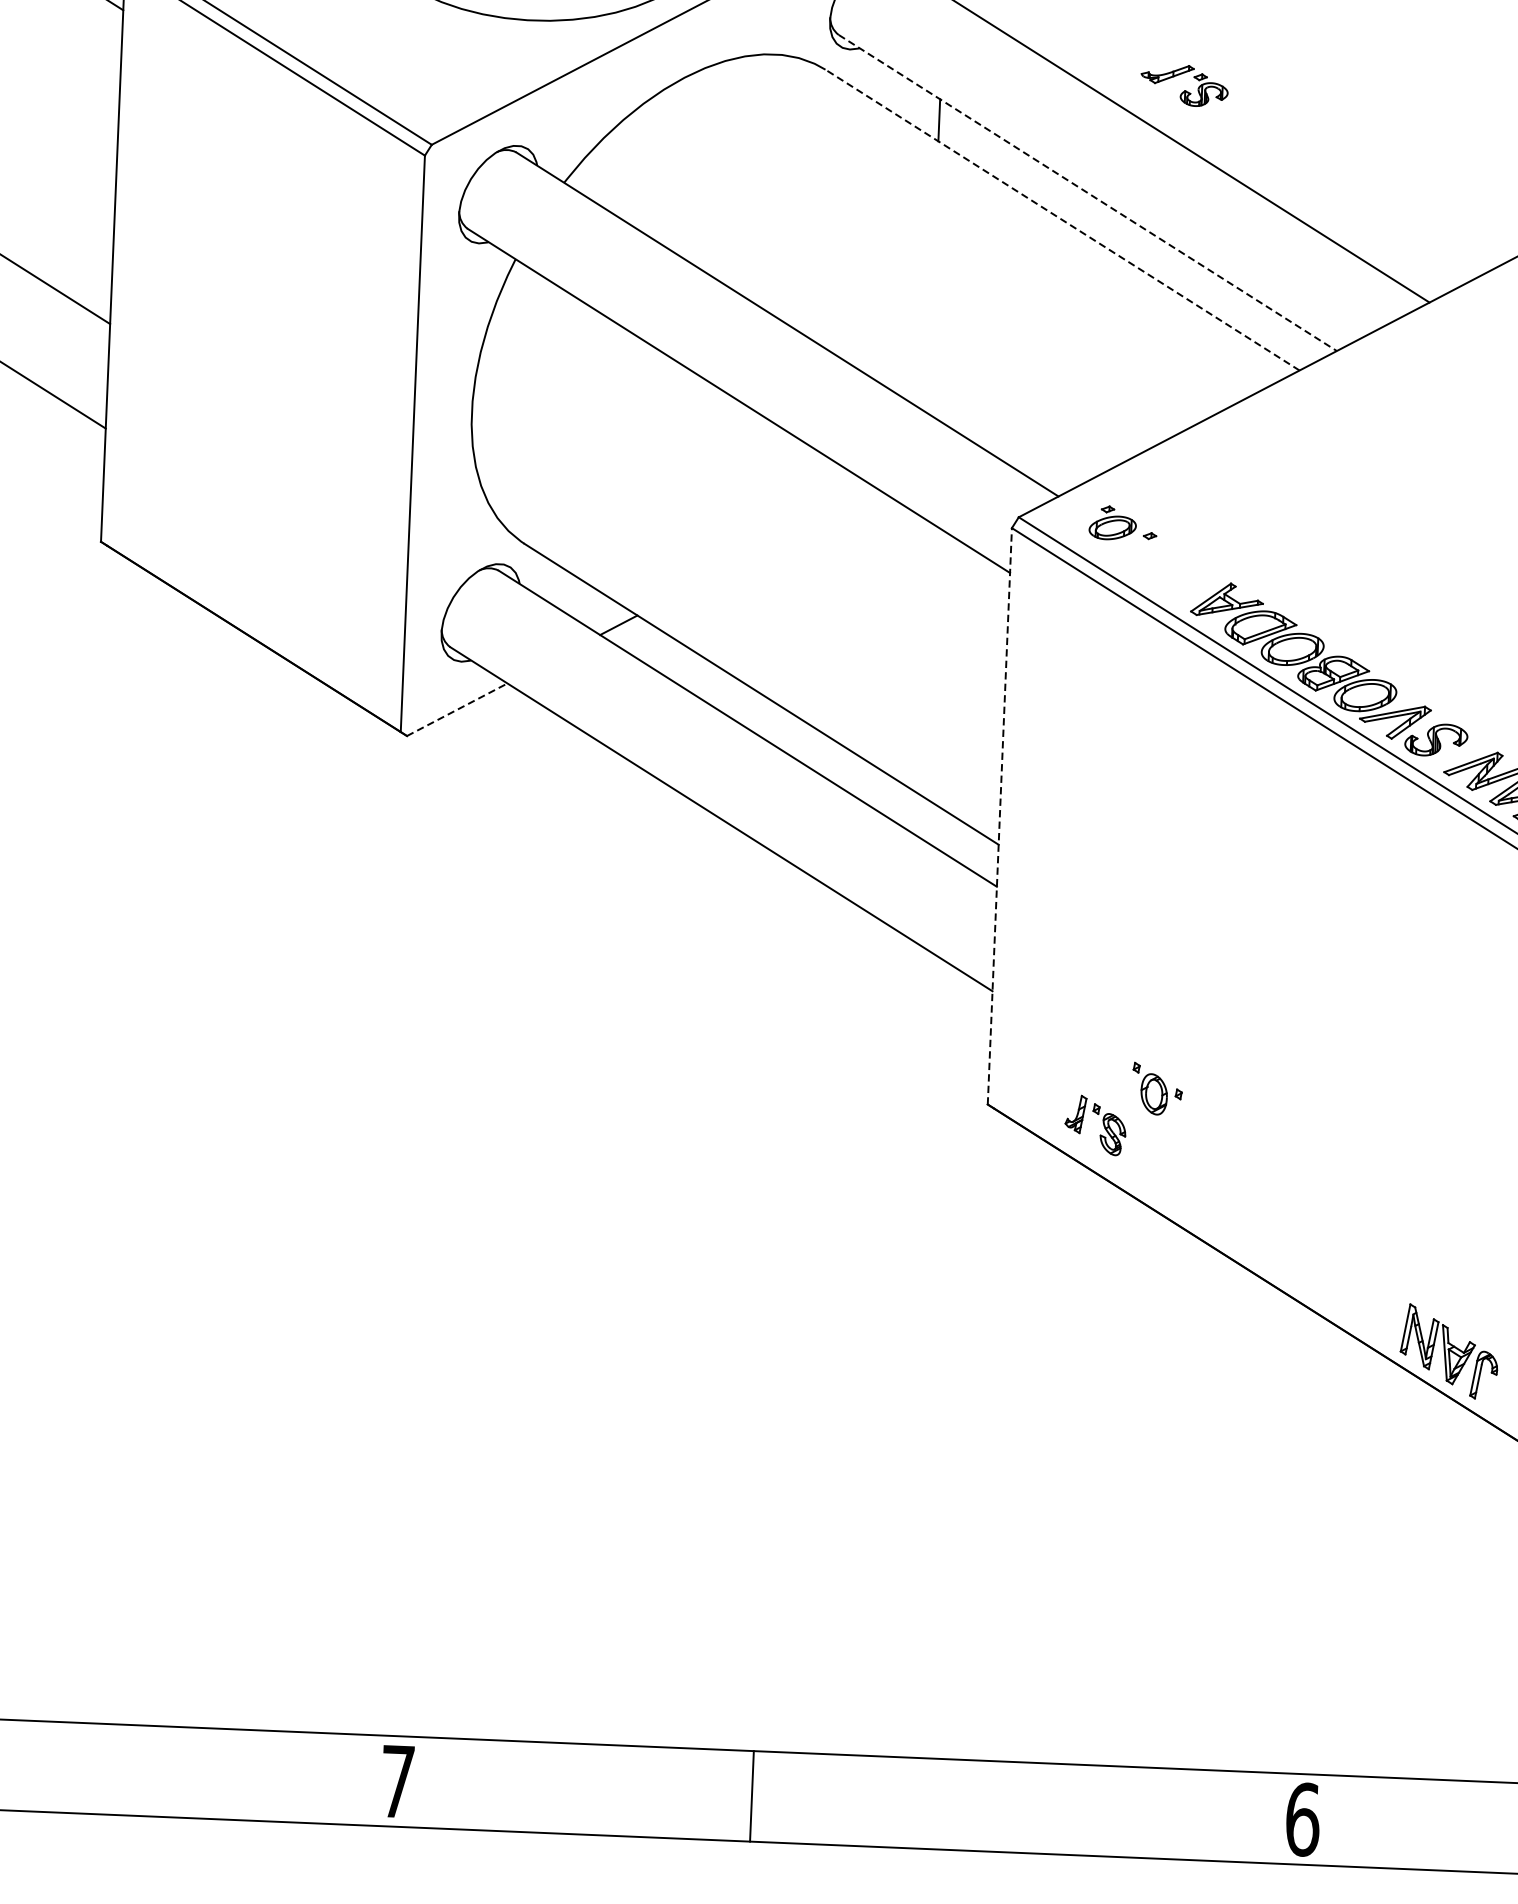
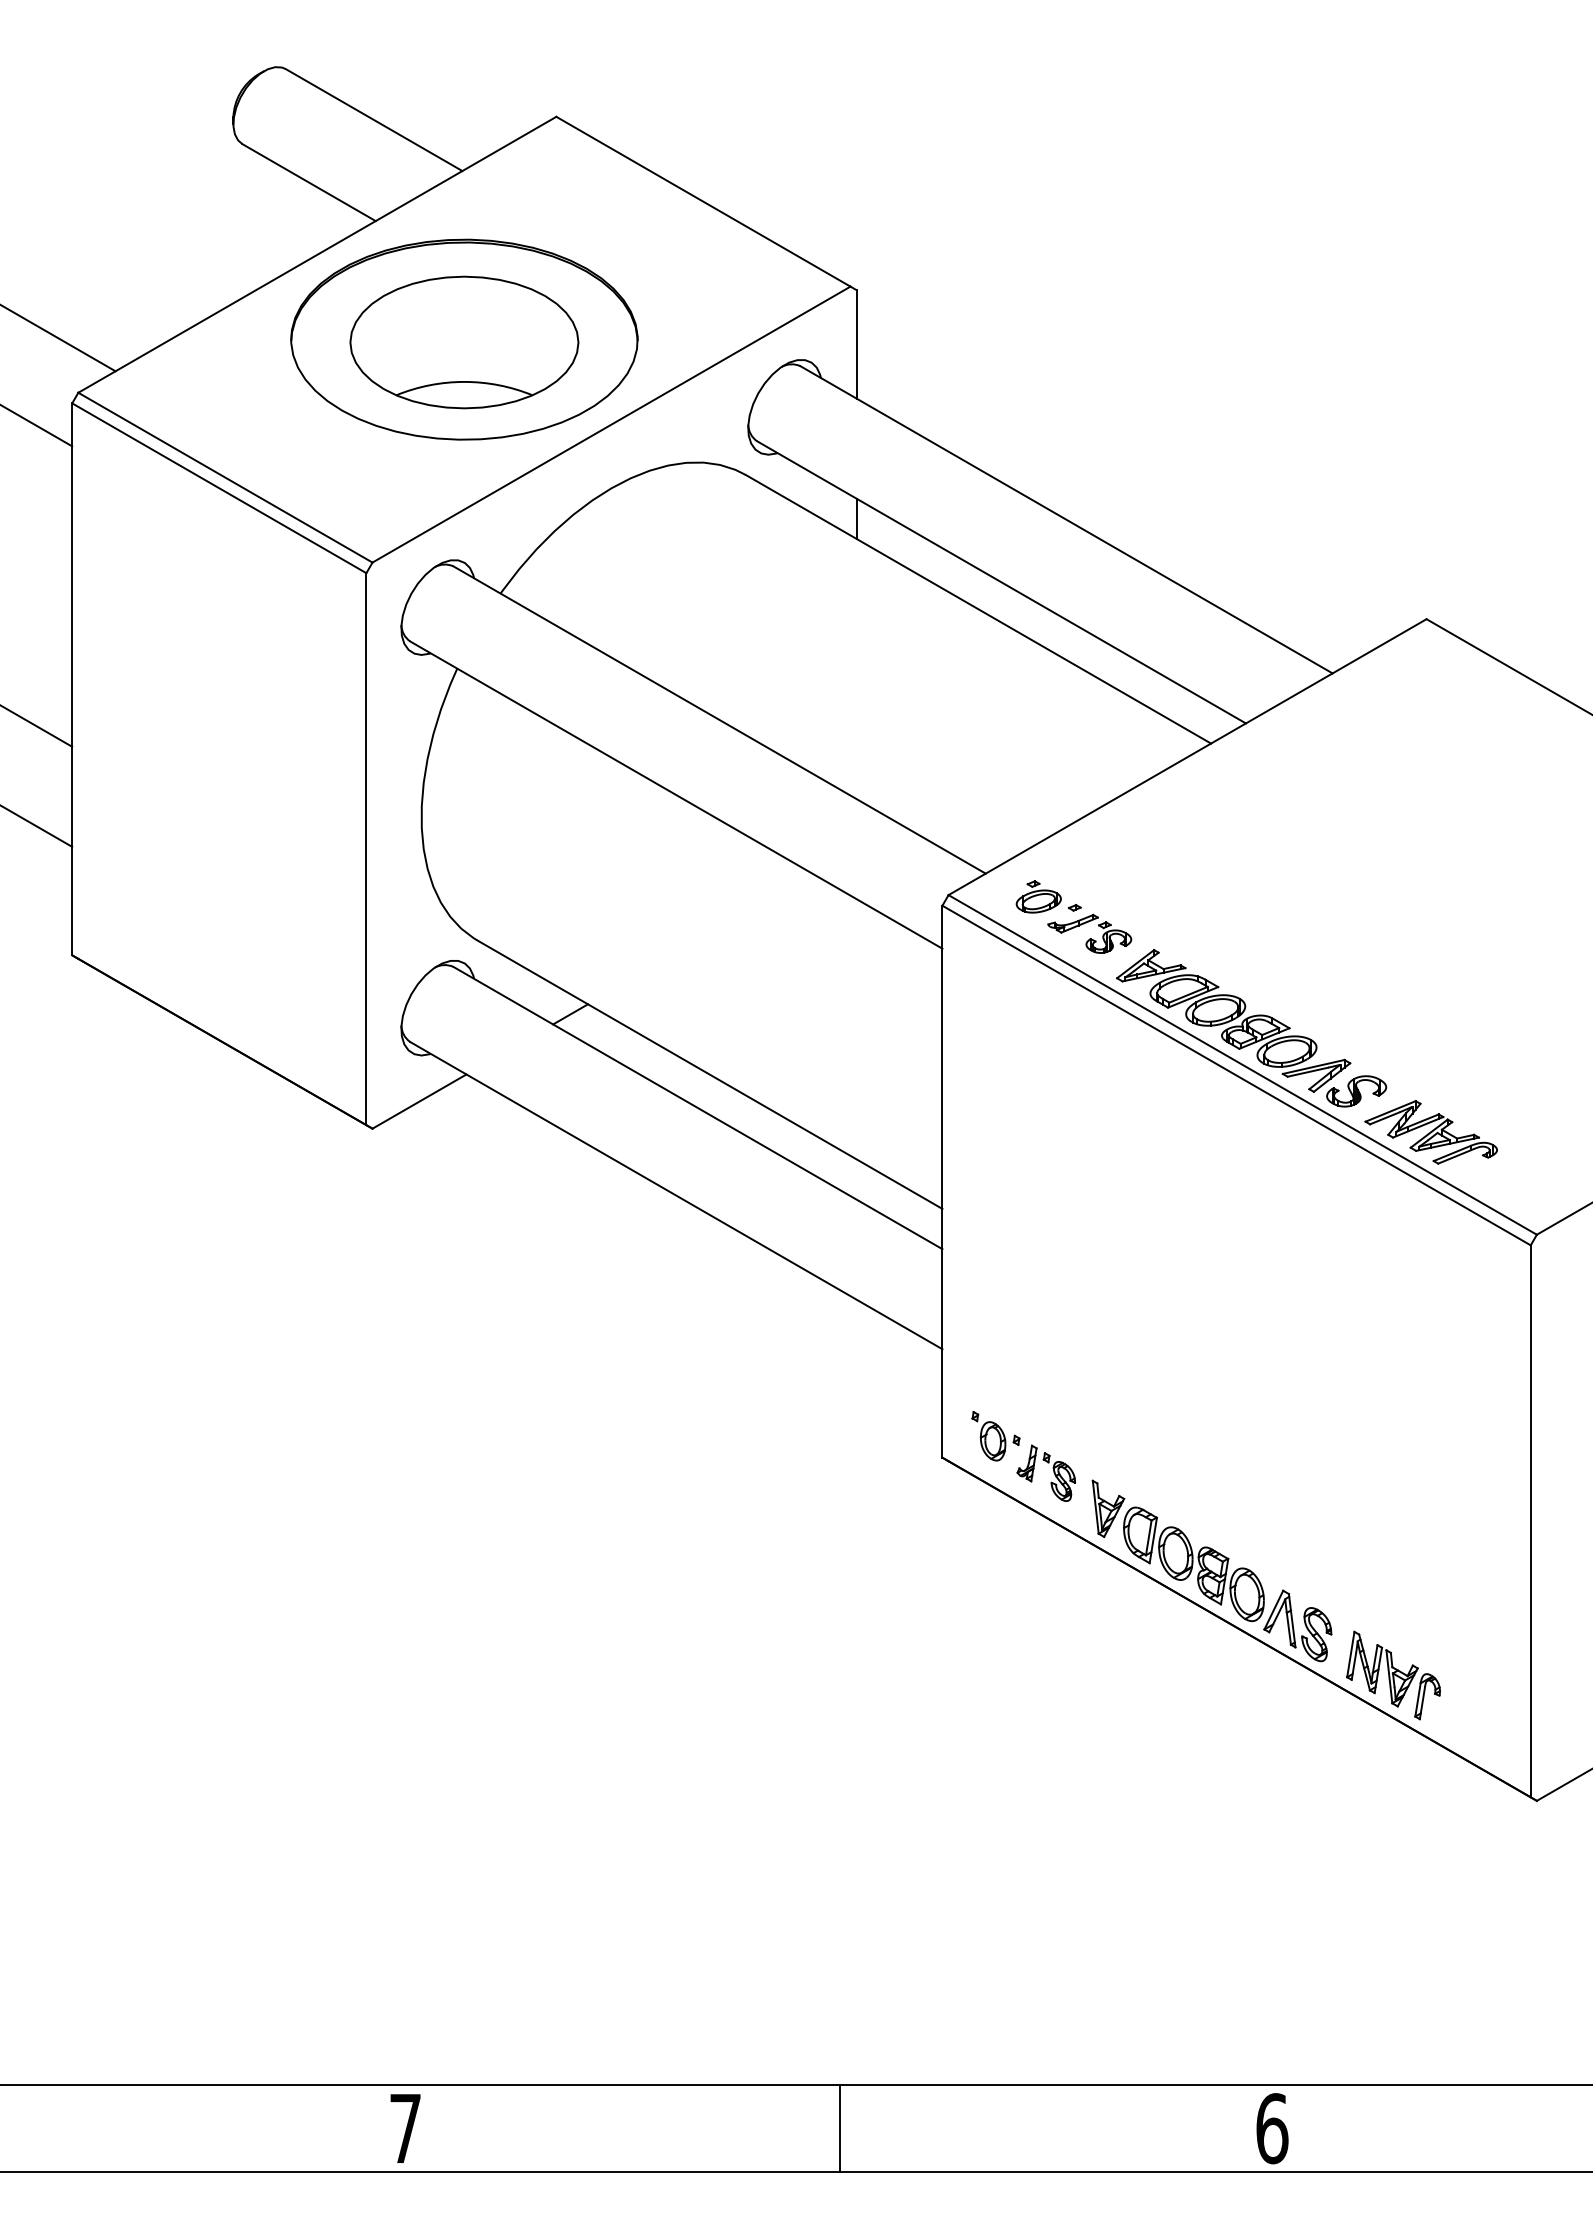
part: (1184, 85) -> (1089, 933), moved
line: (1087, 193) -> (1001, 582), dashed -> solid
line: (1062, 220) -> (978, 609), dashed -> solid
line: (457, 709) -> (419, 1101), dashed -> solid
line: (999, 816) -> (942, 1181), dashed -> solid
part: (1156, 1089) -> (995, 1436), moved
part: (1263, 1234) -> (1211, 1570), added
line: (751, 1796) -> (839, 2128), moved

